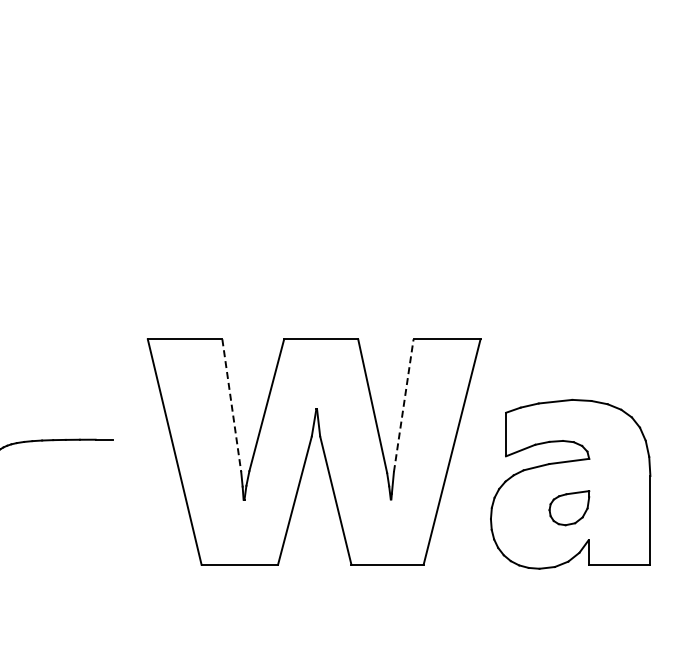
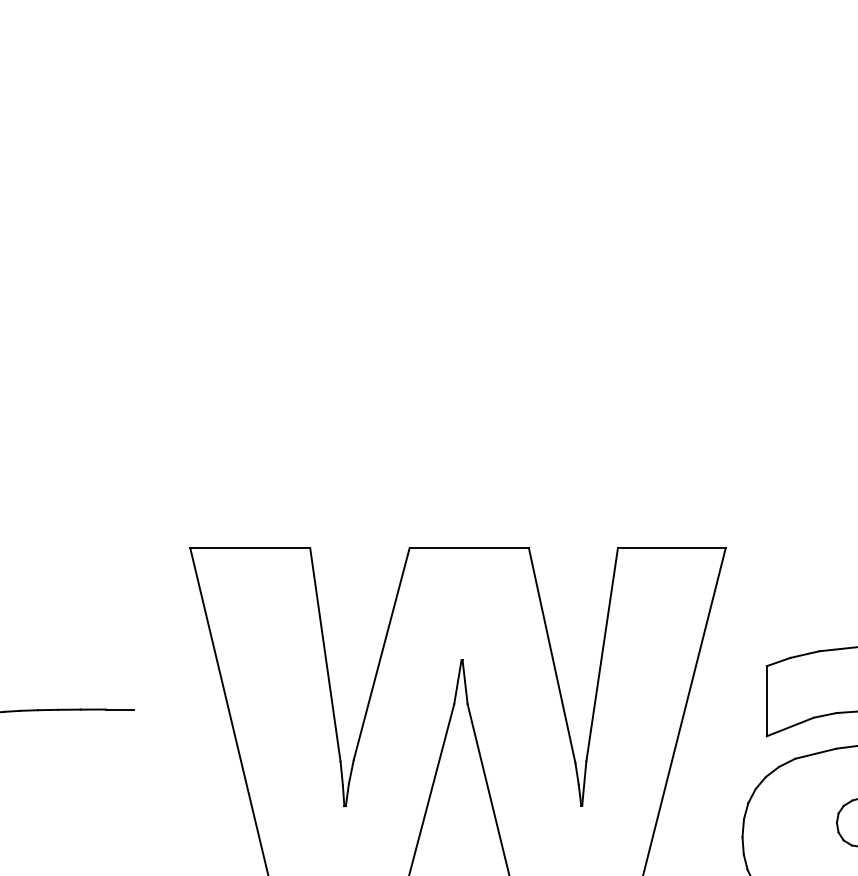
line: (403, 405) -> (601, 654), dashed -> solid
line: (231, 406) -> (324, 656), dashed -> solid

